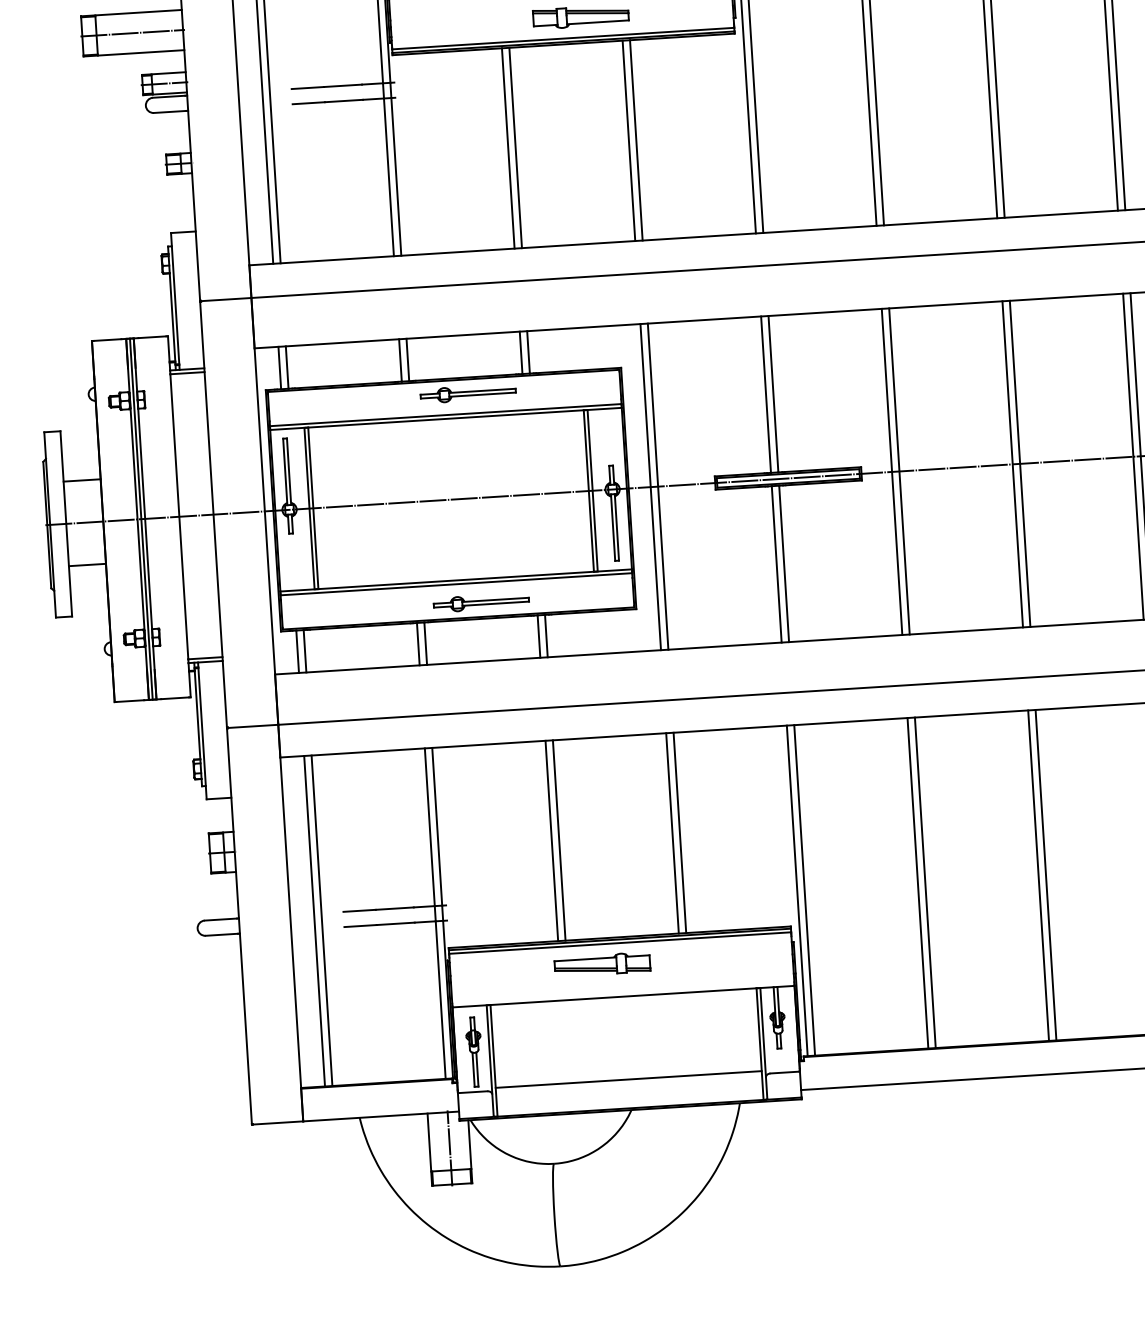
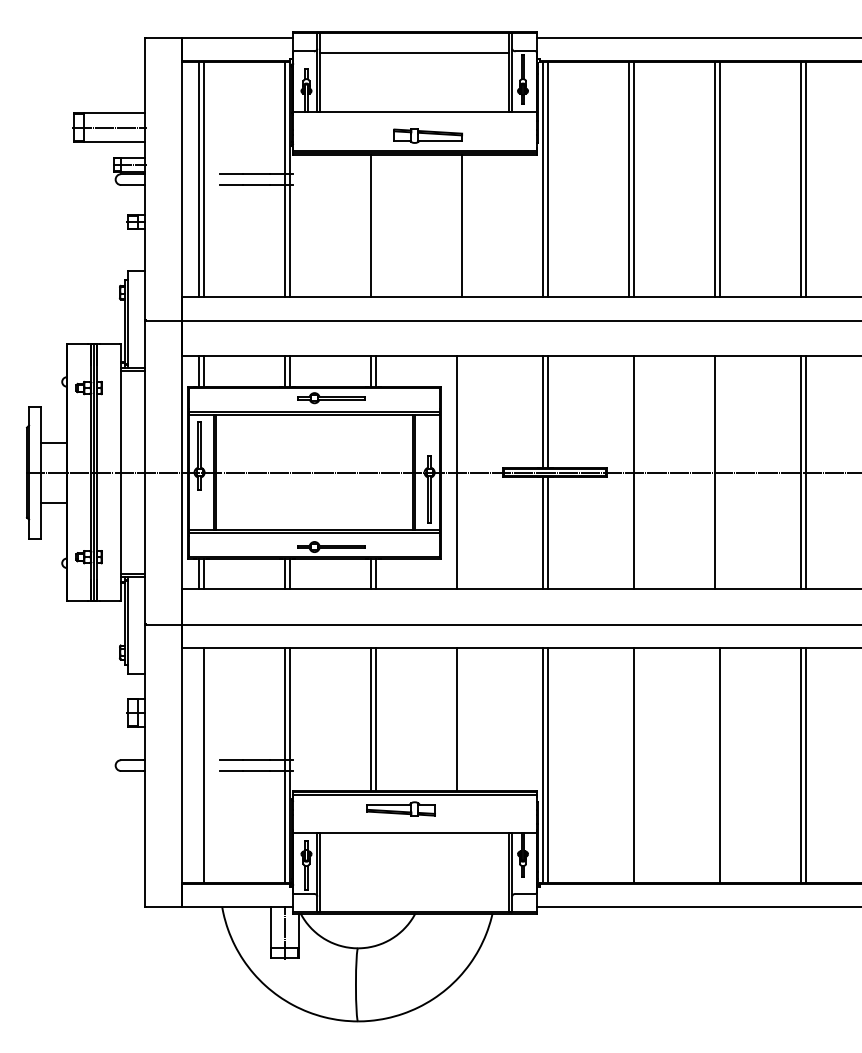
line: (628, 140) -> (456, 225), removed
line: (516, 147) -> (376, 225), removed
line: (1019, 463) -> (719, 472), removed
line: (891, 471) -> (628, 472), removed
line: (658, 486) -> (462, 472), removed
line: (680, 831) -> (462, 718), removed
line: (1038, 875) -> (714, 765), removed
line: (917, 883) -> (628, 765), removed
line: (313, 921) -> (198, 765), removed
line: (628, 1079) -> (414, 891), removed

